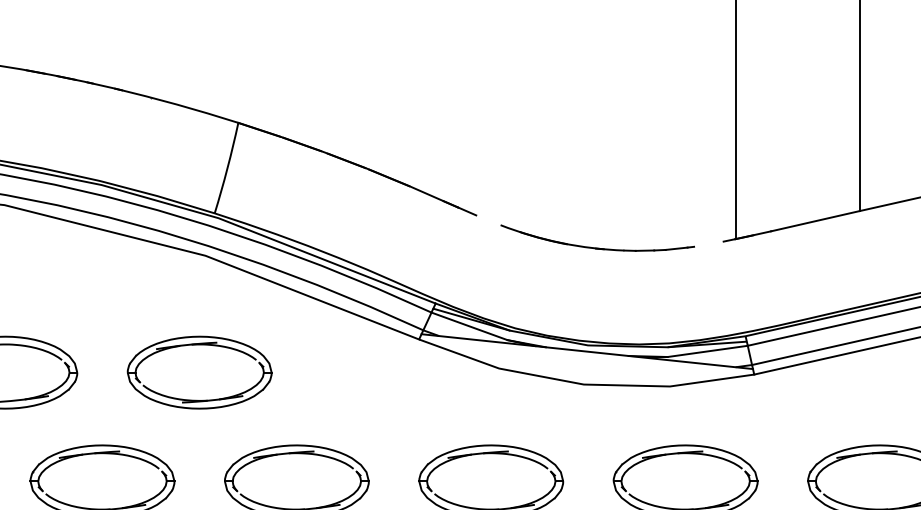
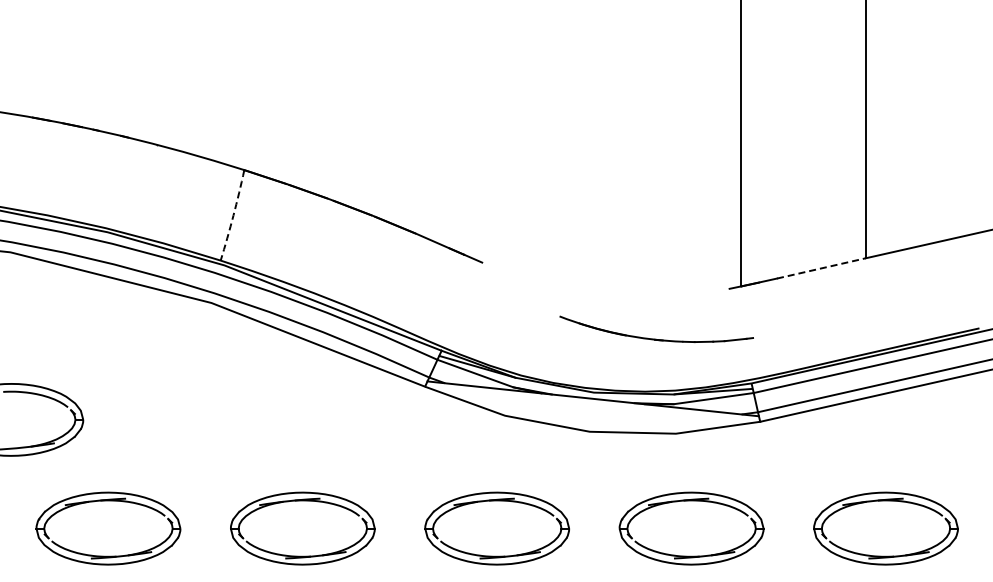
arc: (227, 168) -> (233, 215), solid -> dashed
line: (815, 221) -> (821, 268), solid -> dashed
part: (597, 247) -> (656, 338), moved
part: (199, 372) -> (205, 419), removed

